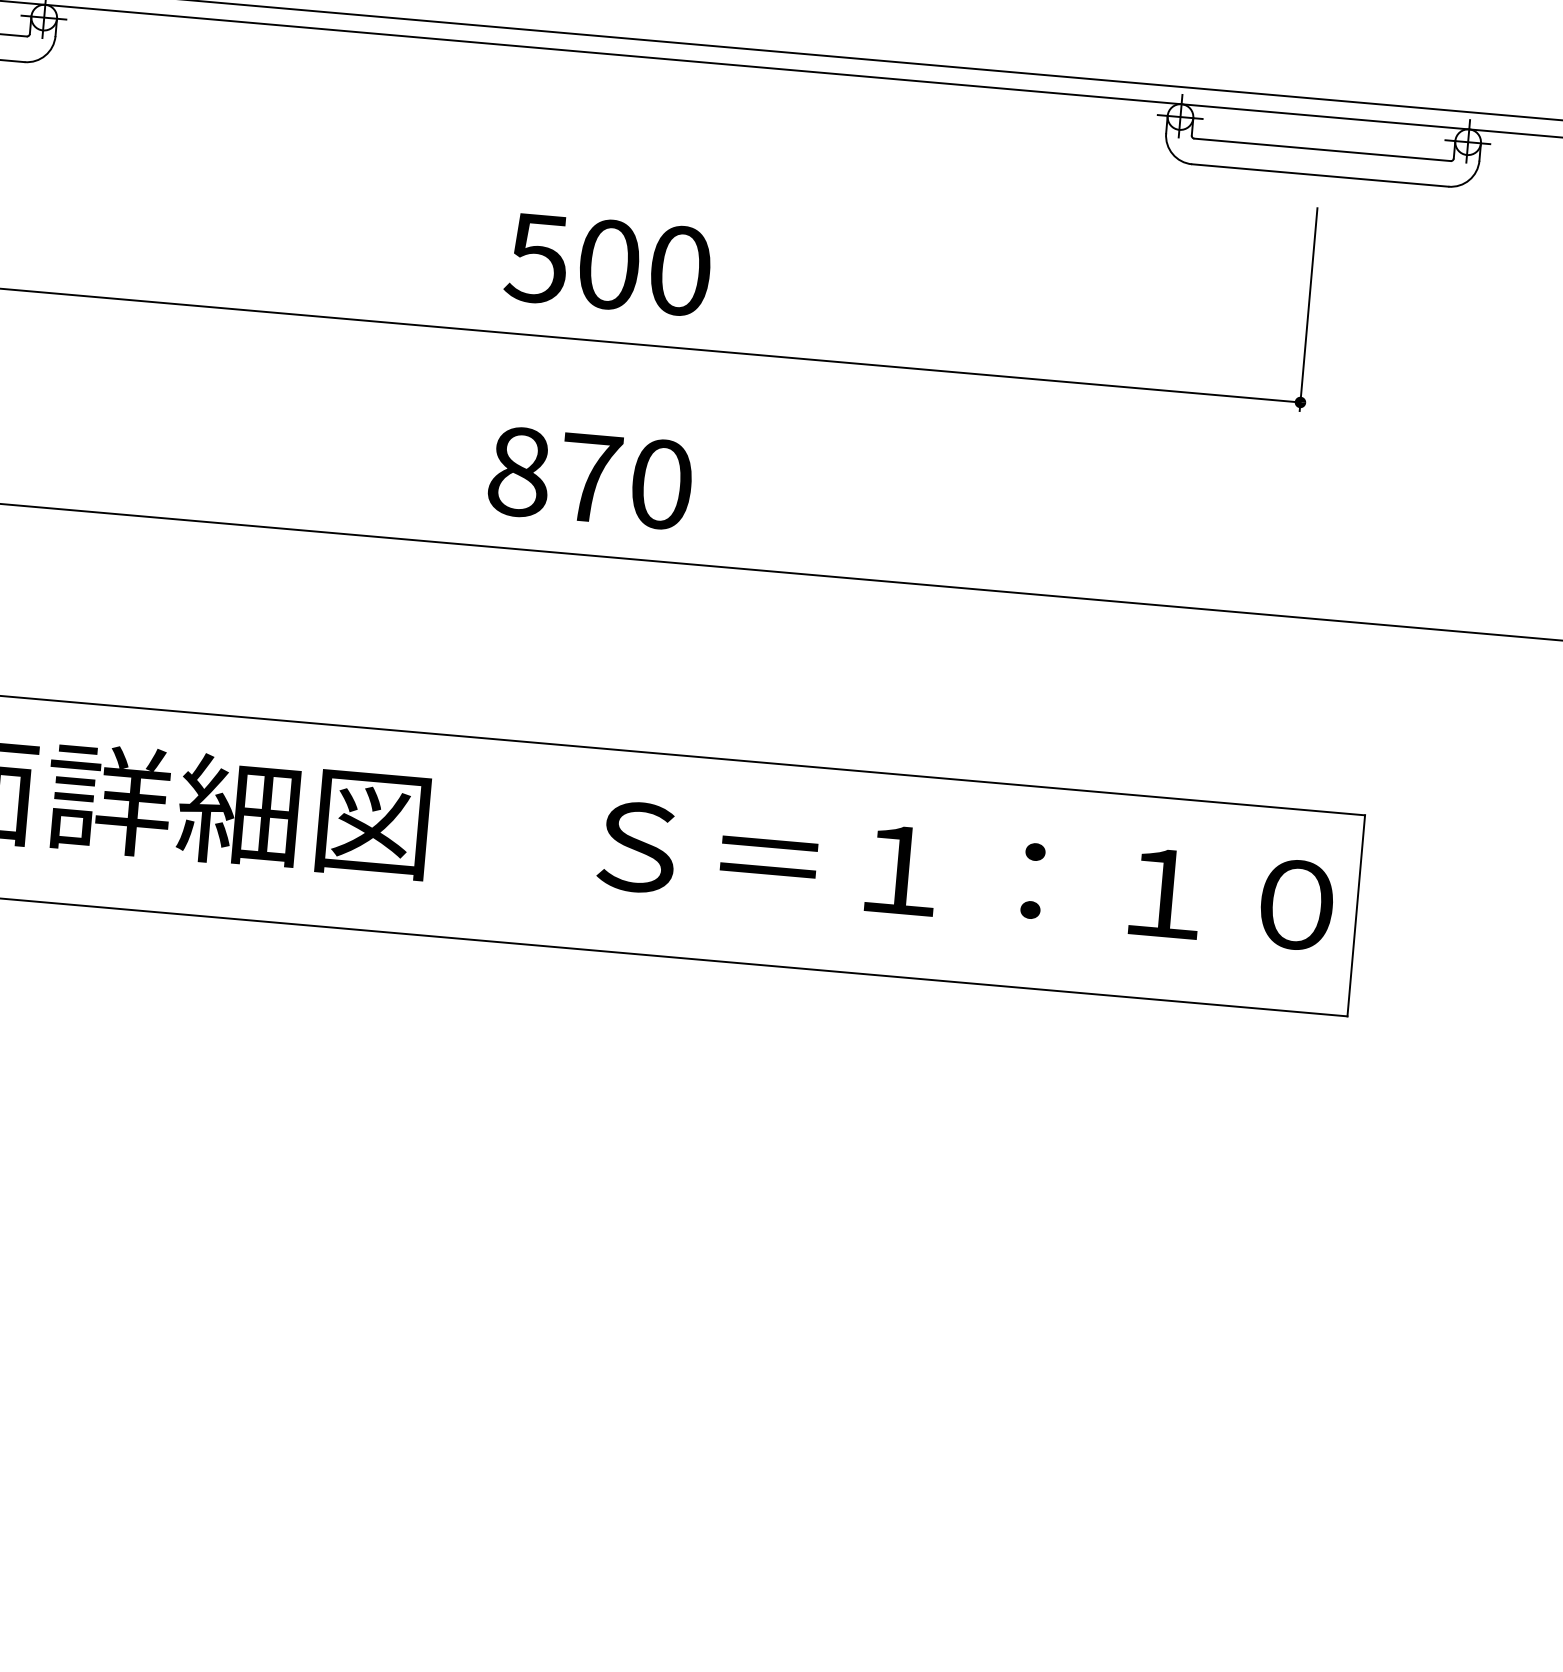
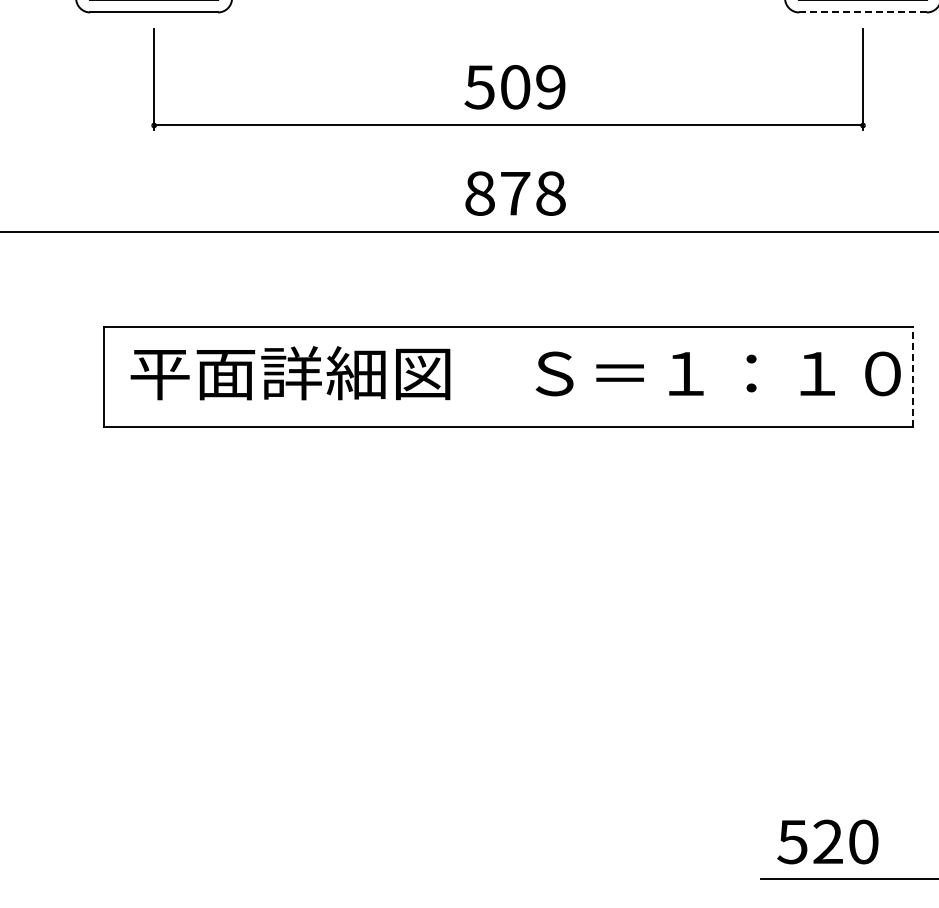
line: (1321, 175) -> (863, 12), solid -> dashed
text: (679, 271) -> (550, 87), 500 -> 509
text: (660, 484) -> (550, 193), 870 -> 878
line: (1355, 915) -> (912, 376), solid -> dashed

